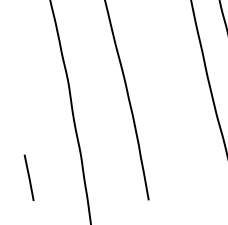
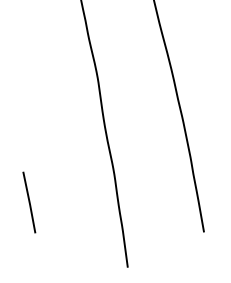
line: (28, 177) -> (28, 202), moved

